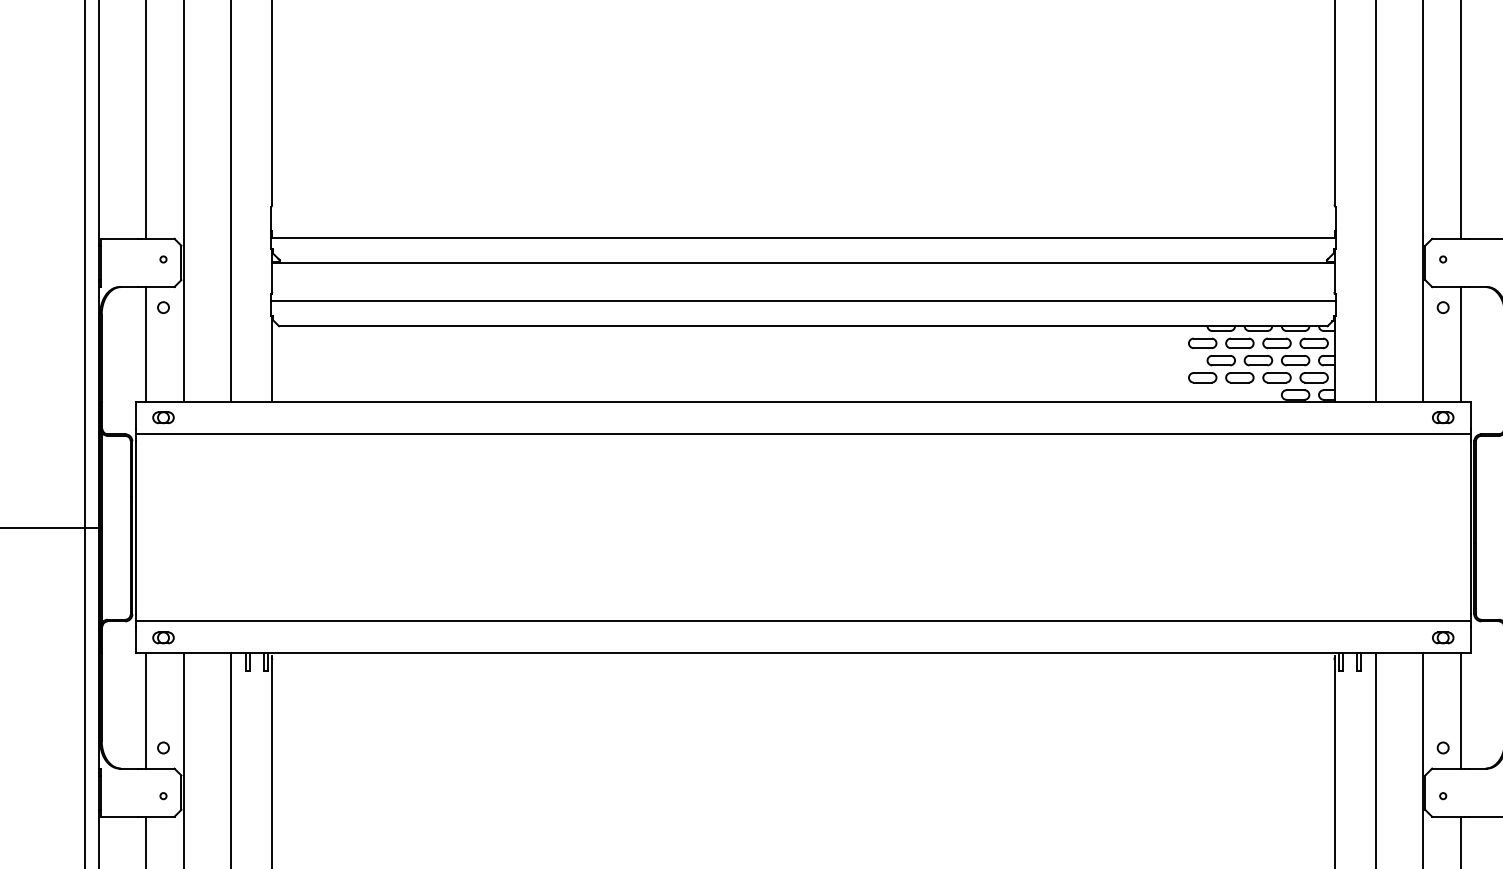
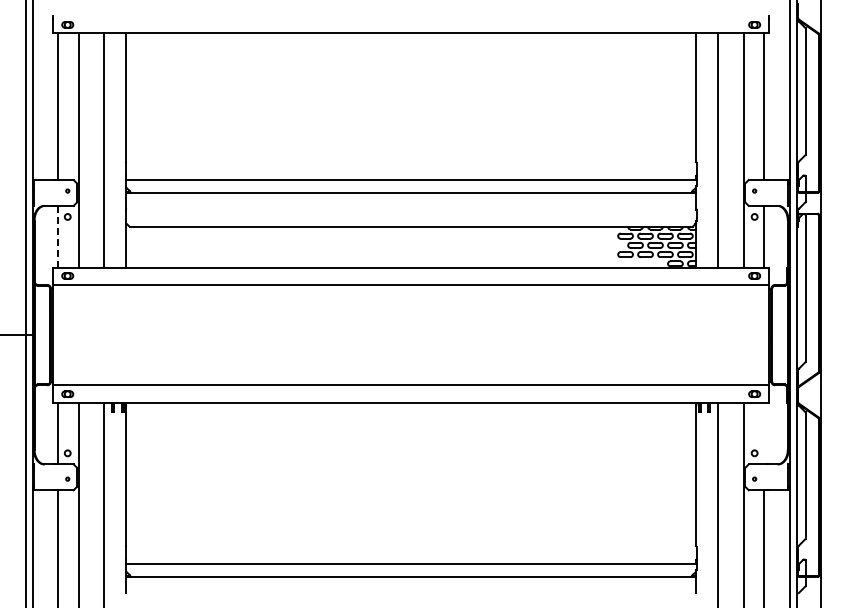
line: (802, 301) -> (410, 213), removed
line: (146, 344) -> (58, 236), solid -> dashed
line: (1461, 711) -> (764, 433), removed

